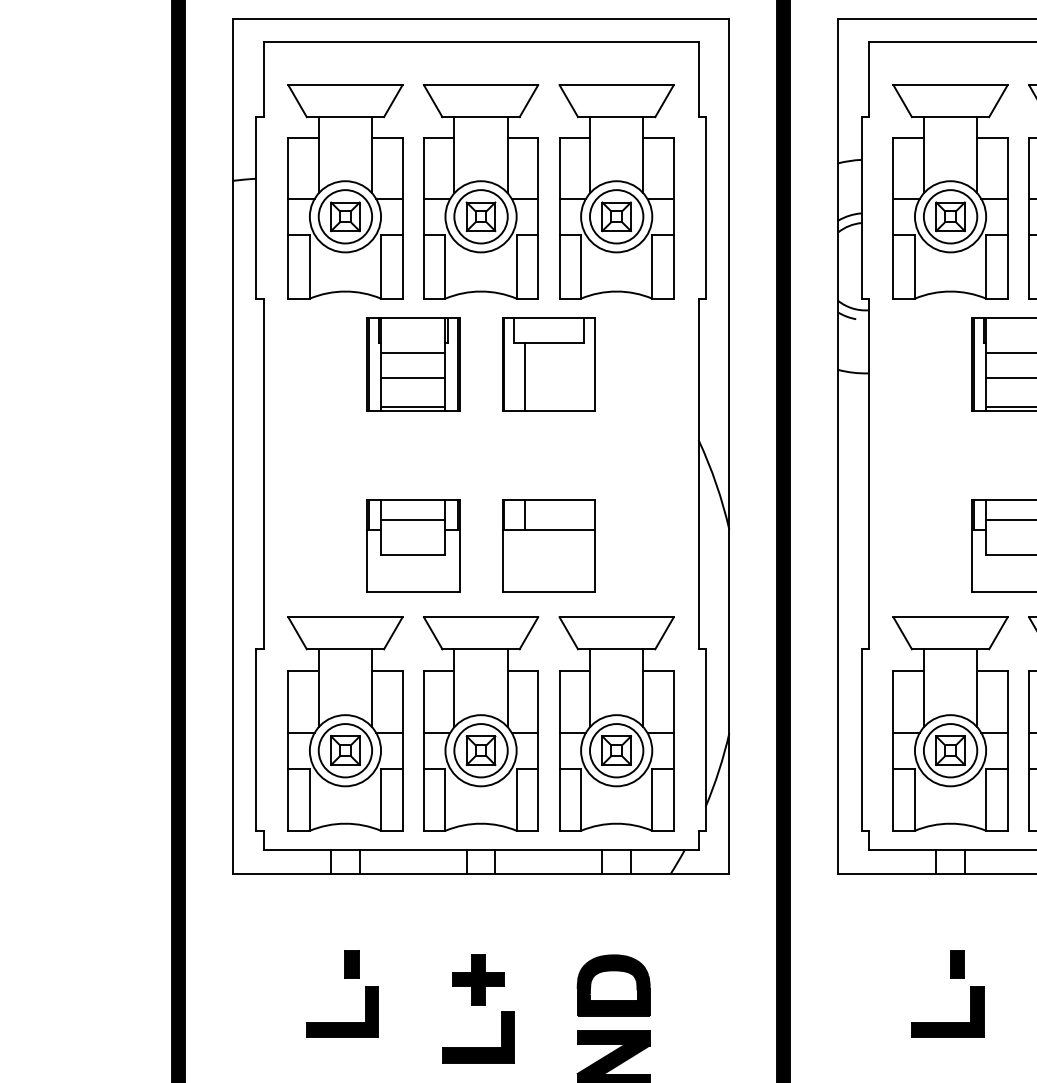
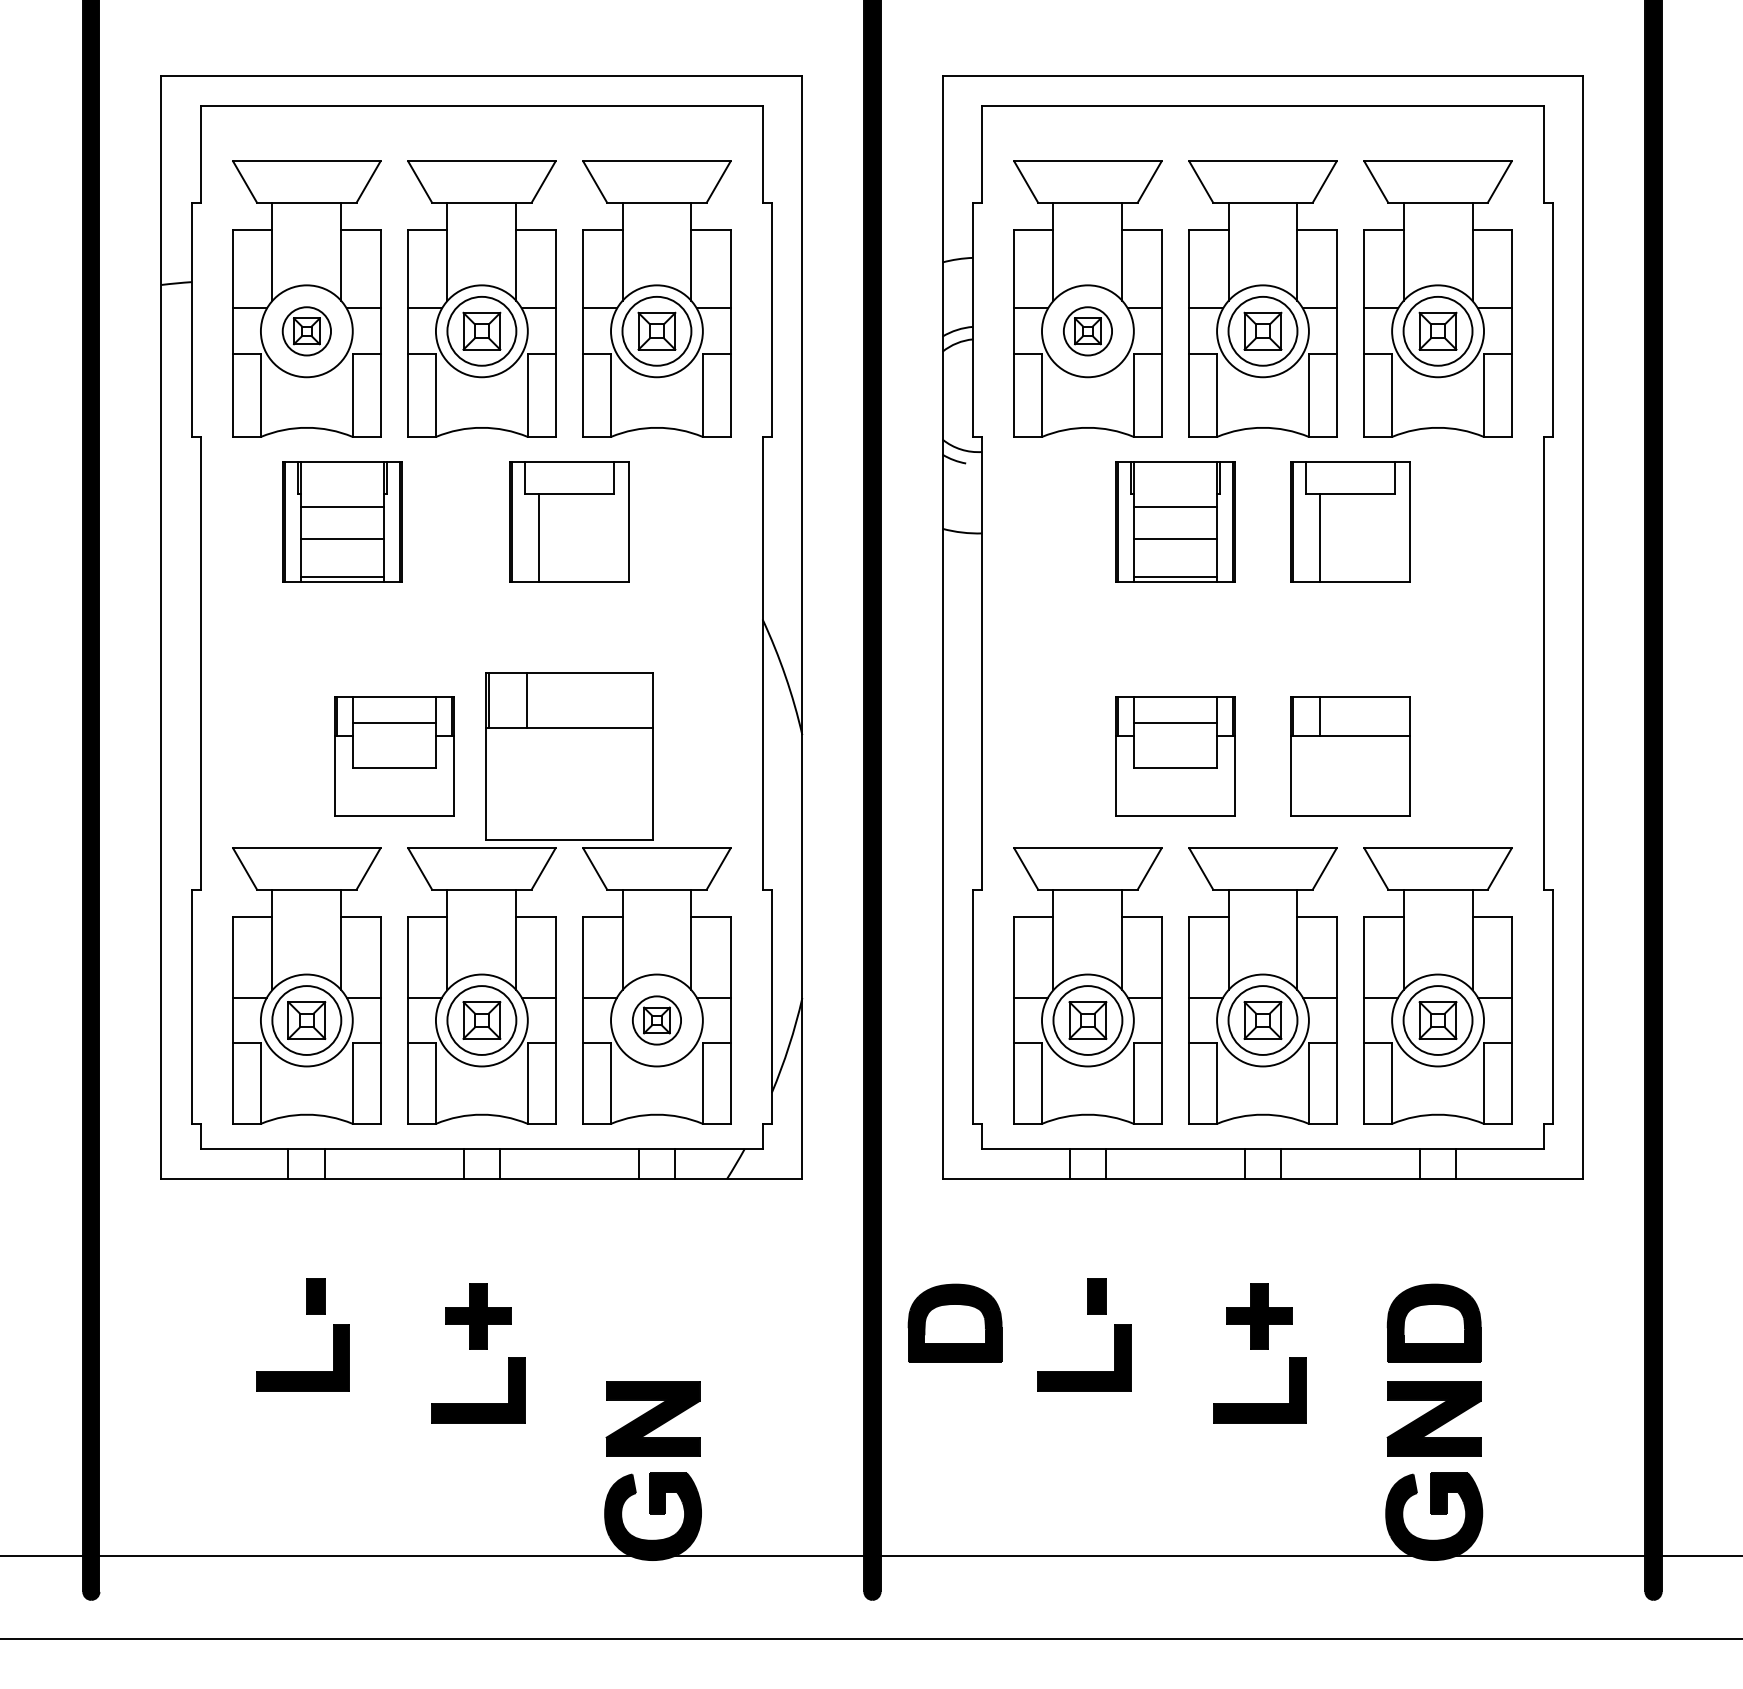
part: (345, 216) -> (306, 331), size x0.7
part: (950, 216) -> (1087, 331), size x0.7
part: (413, 364) -> (342, 521), moved
part: (548, 546) -> (569, 756), size x1.4
part: (616, 750) -> (656, 1020), size x0.7
part: (613, 984) -> (954, 1322), moved

